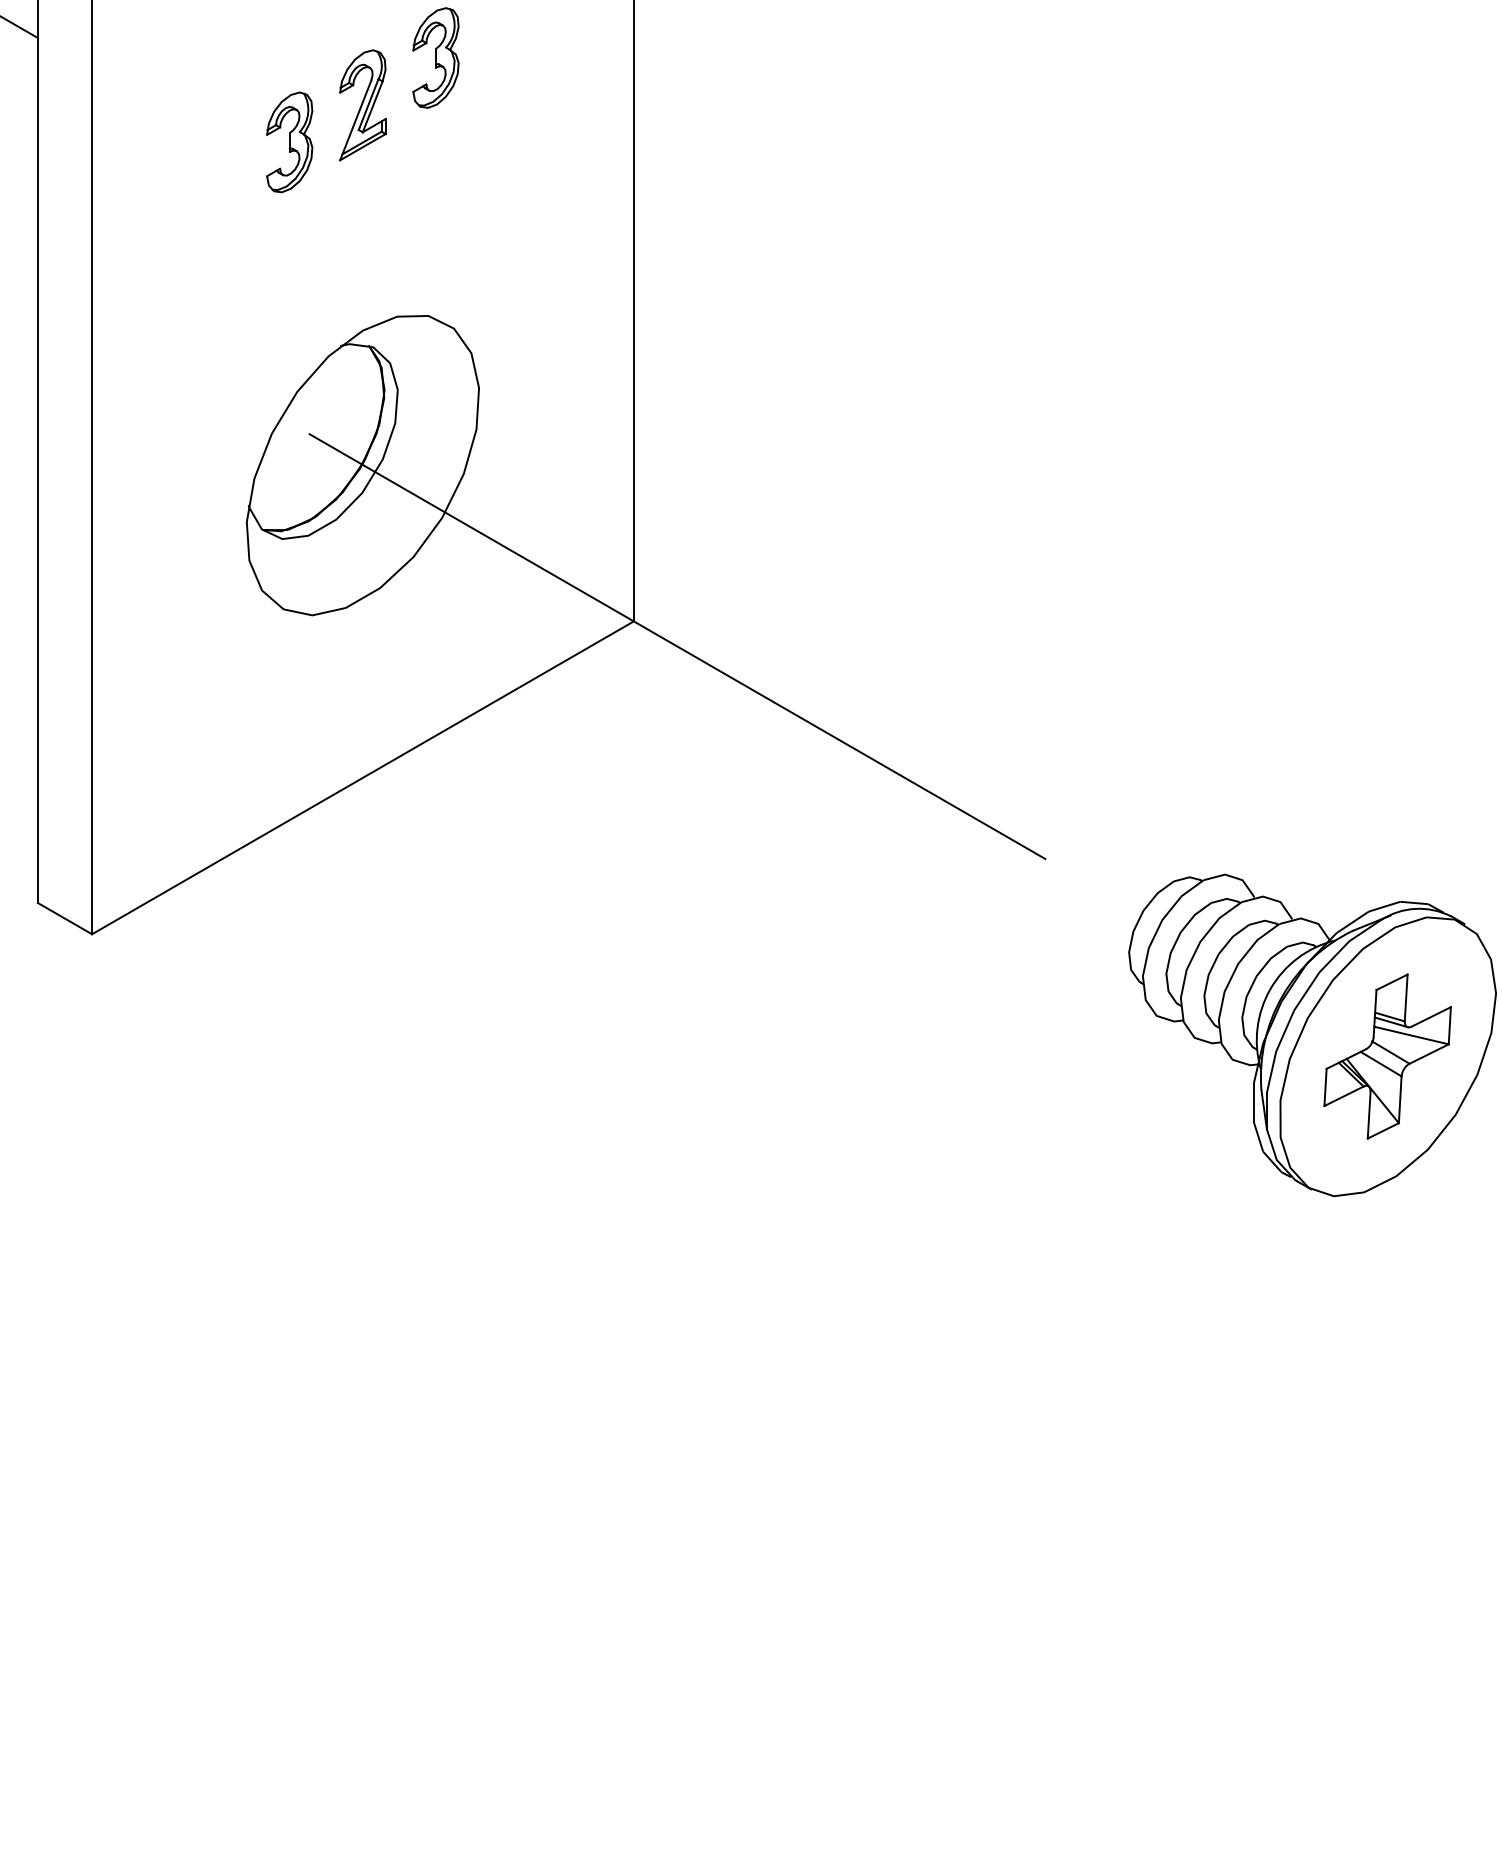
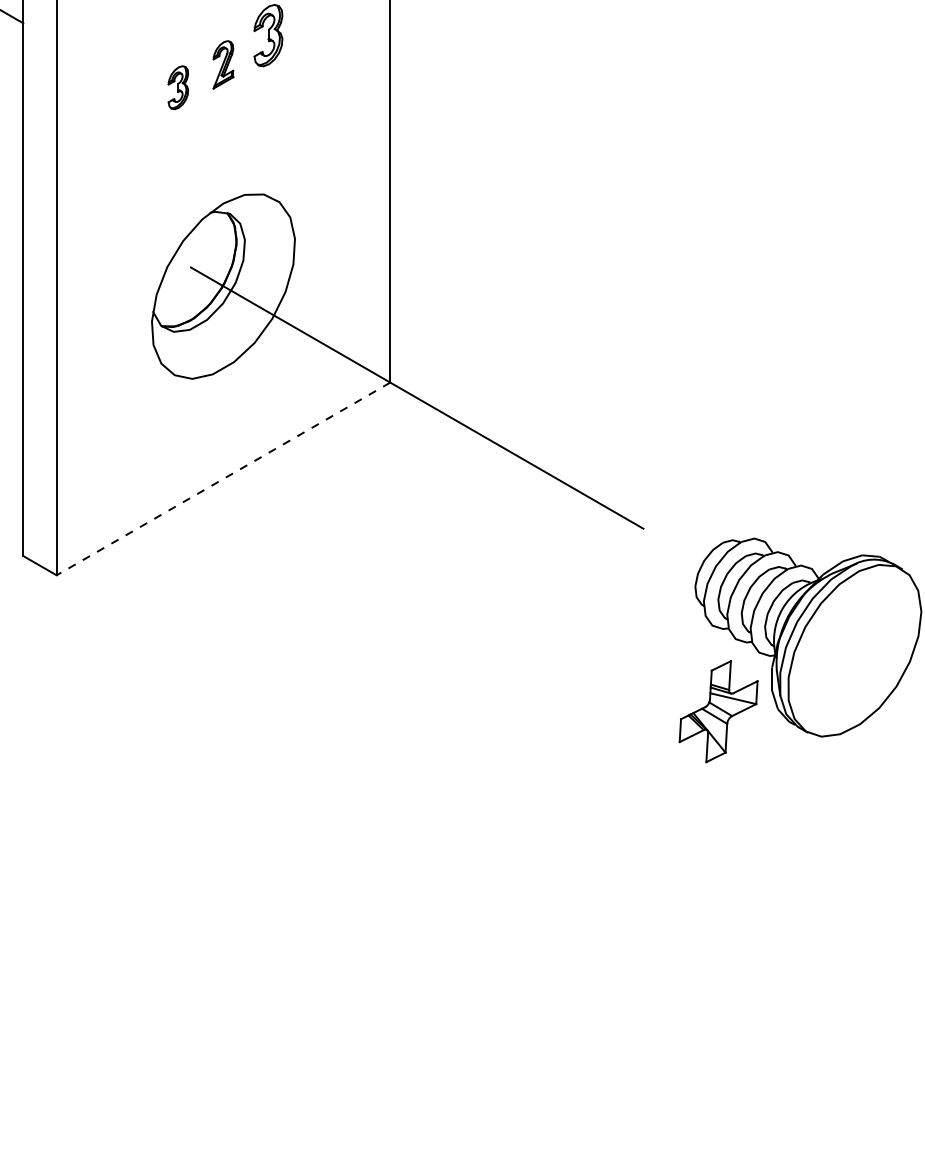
part: (362, 104) -> (223, 64), size x0.7
part: (289, 142) -> (178, 87), size x0.7
line: (362, 777) -> (223, 478), solid -> dashed
part: (1387, 1056) -> (718, 711), moved

